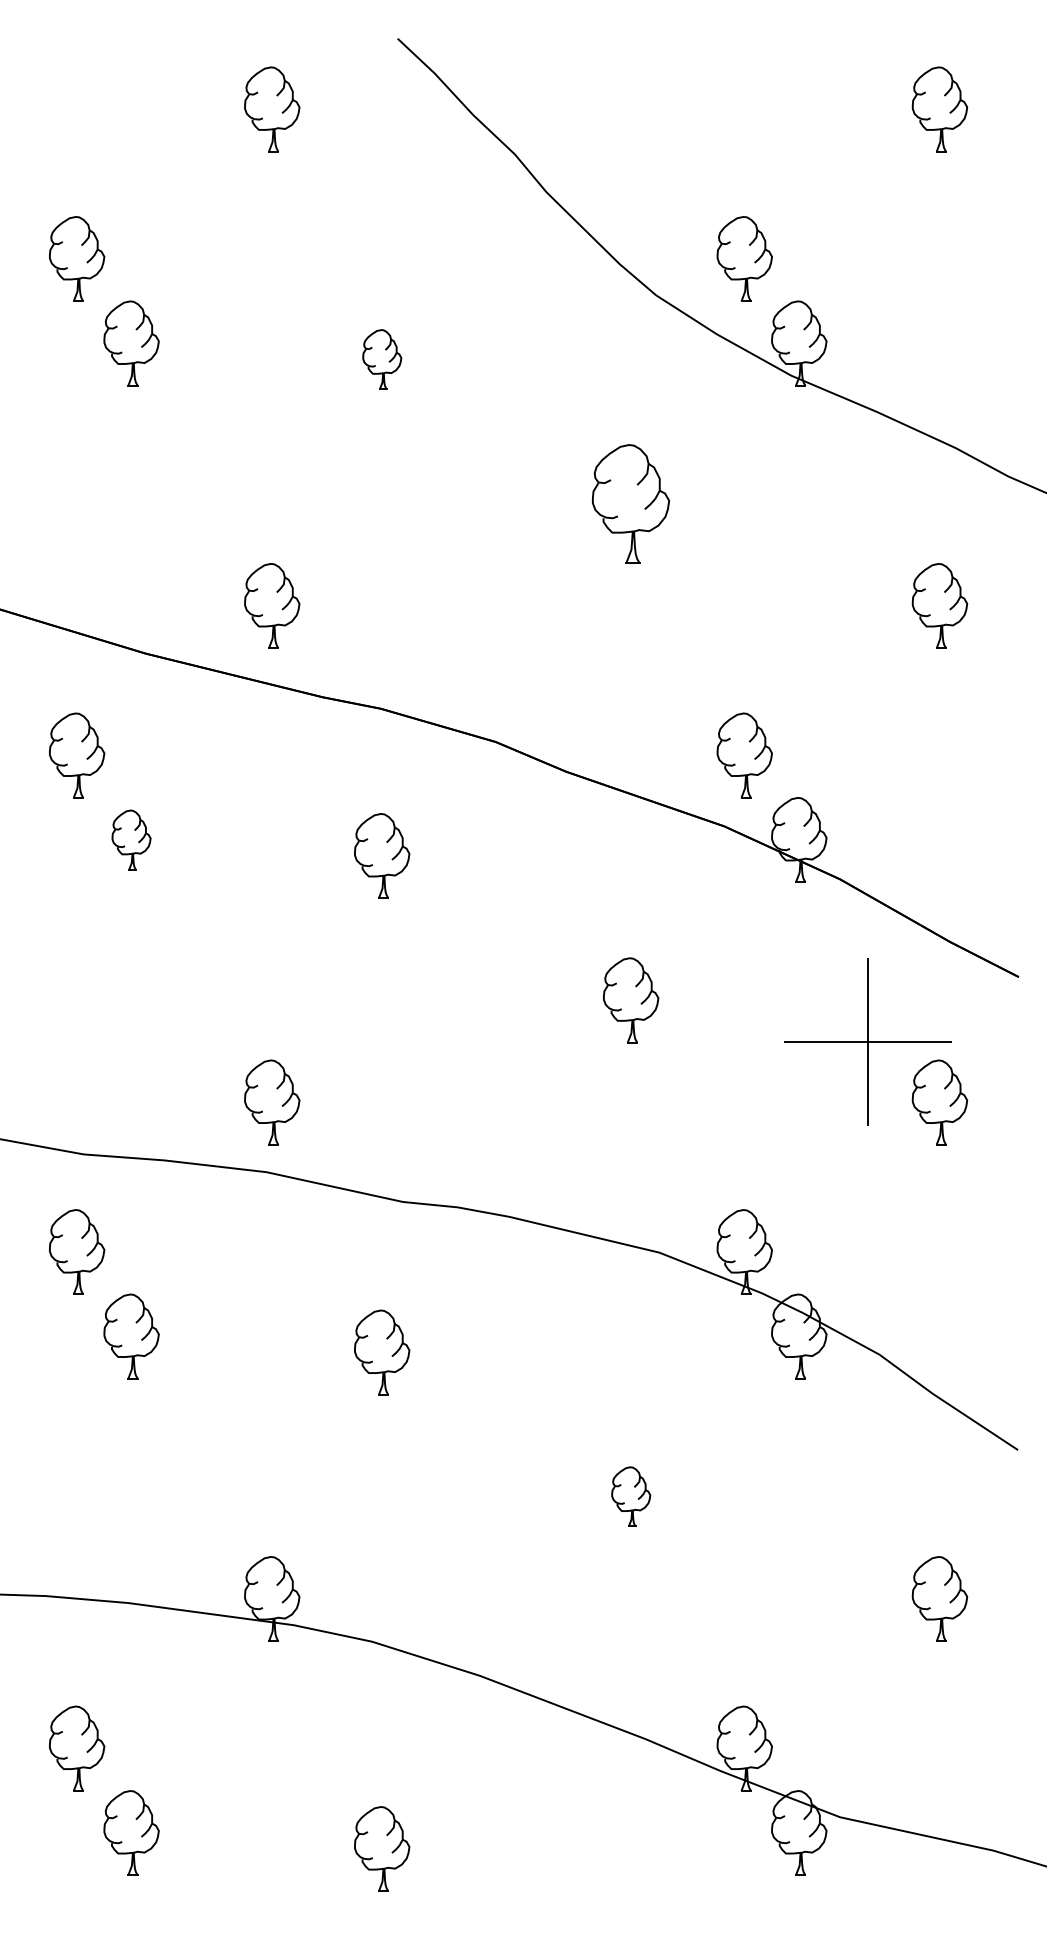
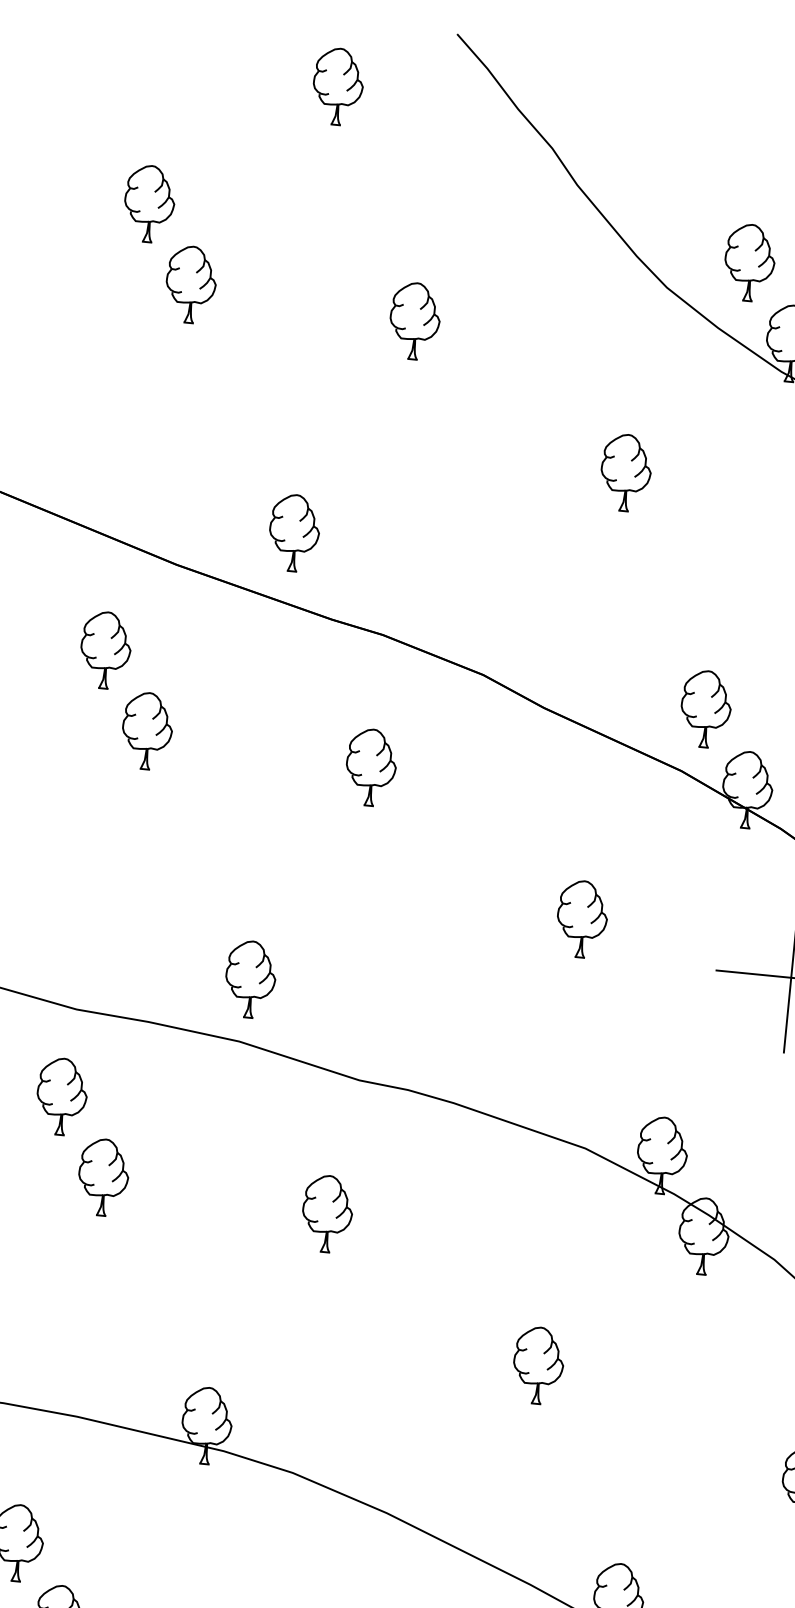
part: (382, 359) -> (415, 321), size x1.43
part: (631, 503) -> (626, 472), size x0.71
part: (131, 839) -> (147, 730), size x1.43
part: (631, 1496) -> (538, 1365), size x1.43

